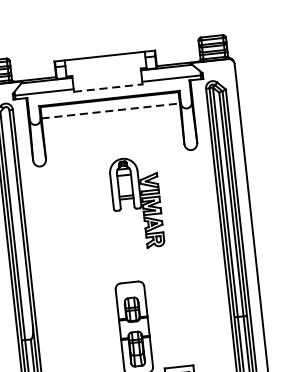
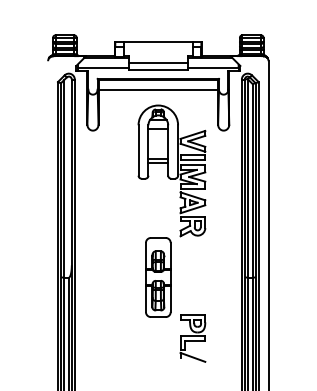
line: (106, 80) -> (157, 63), added
line: (108, 87) -> (158, 69), dashed -> solid
line: (110, 110) -> (158, 89), dashed -> solid
part: (136, 202) -> (171, 170), size x1.67

